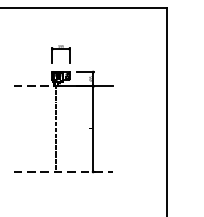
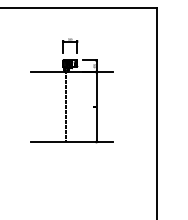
line: (34, 85) -> (48, 71), dashed -> solid
line: (63, 172) -> (72, 142), dashed -> solid

